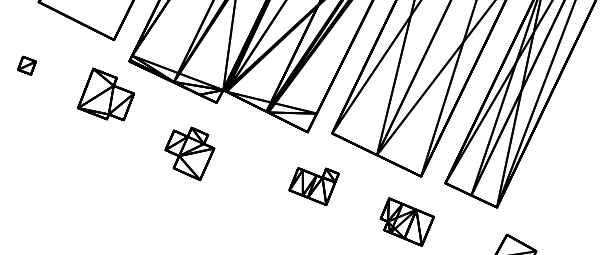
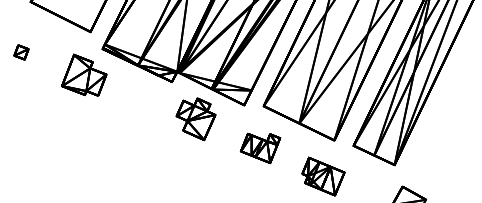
part: (189, 153) -> (195, 118), moved
part: (313, 186) -> (260, 148), moved

